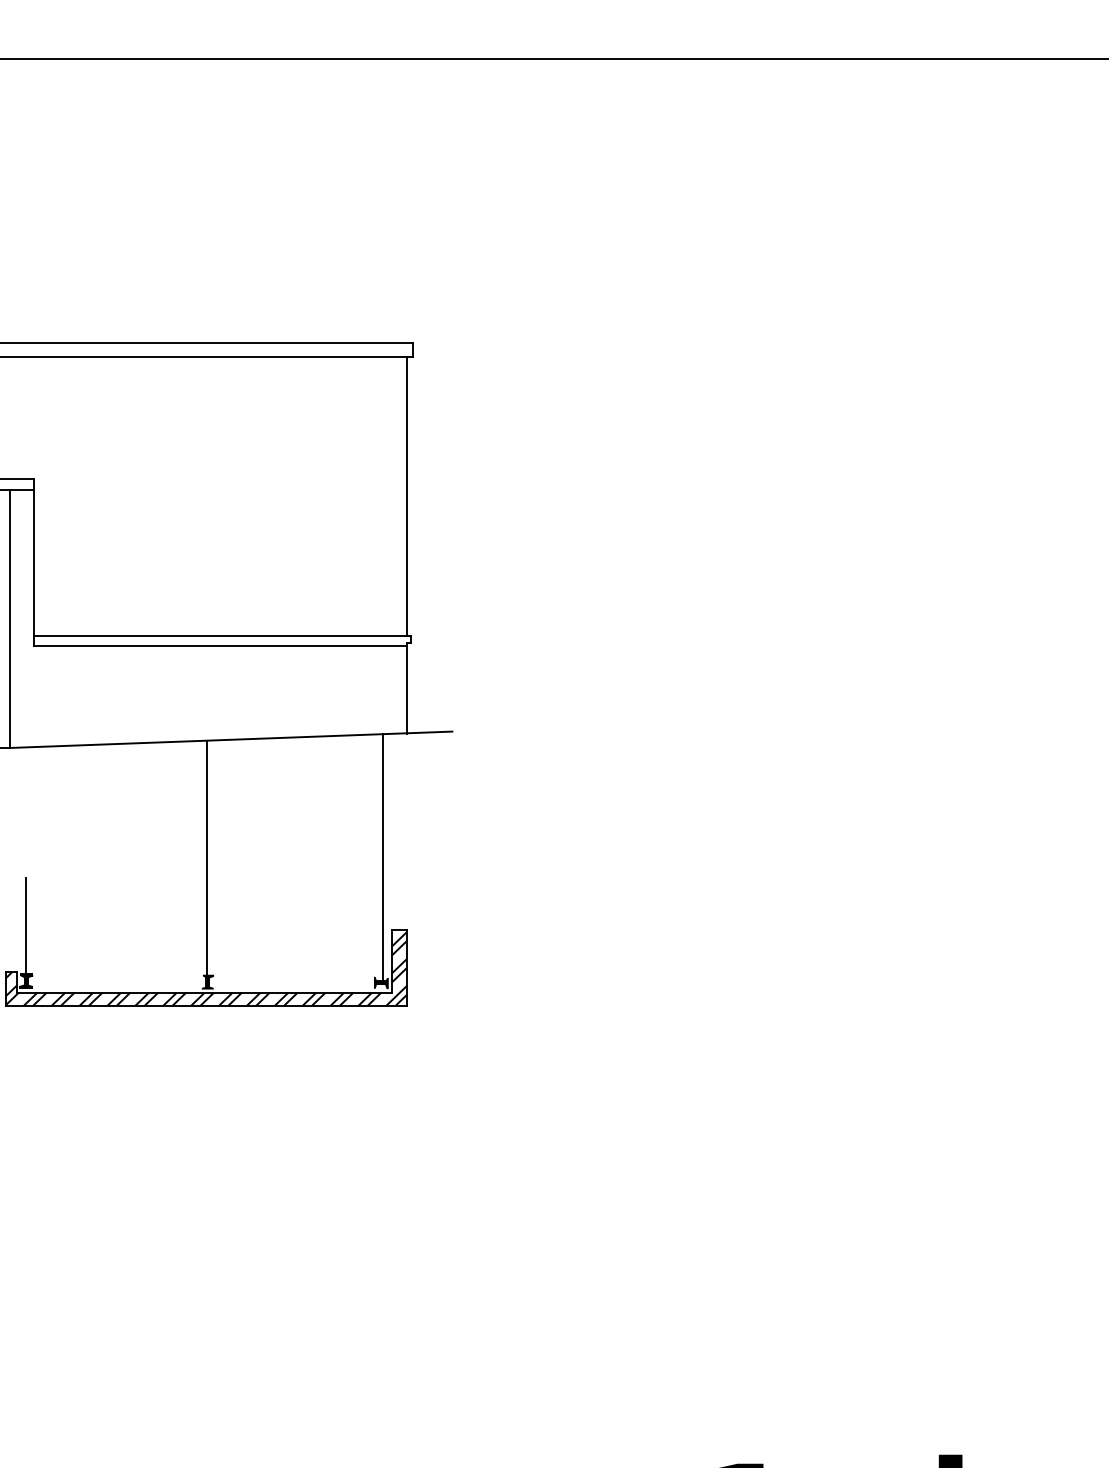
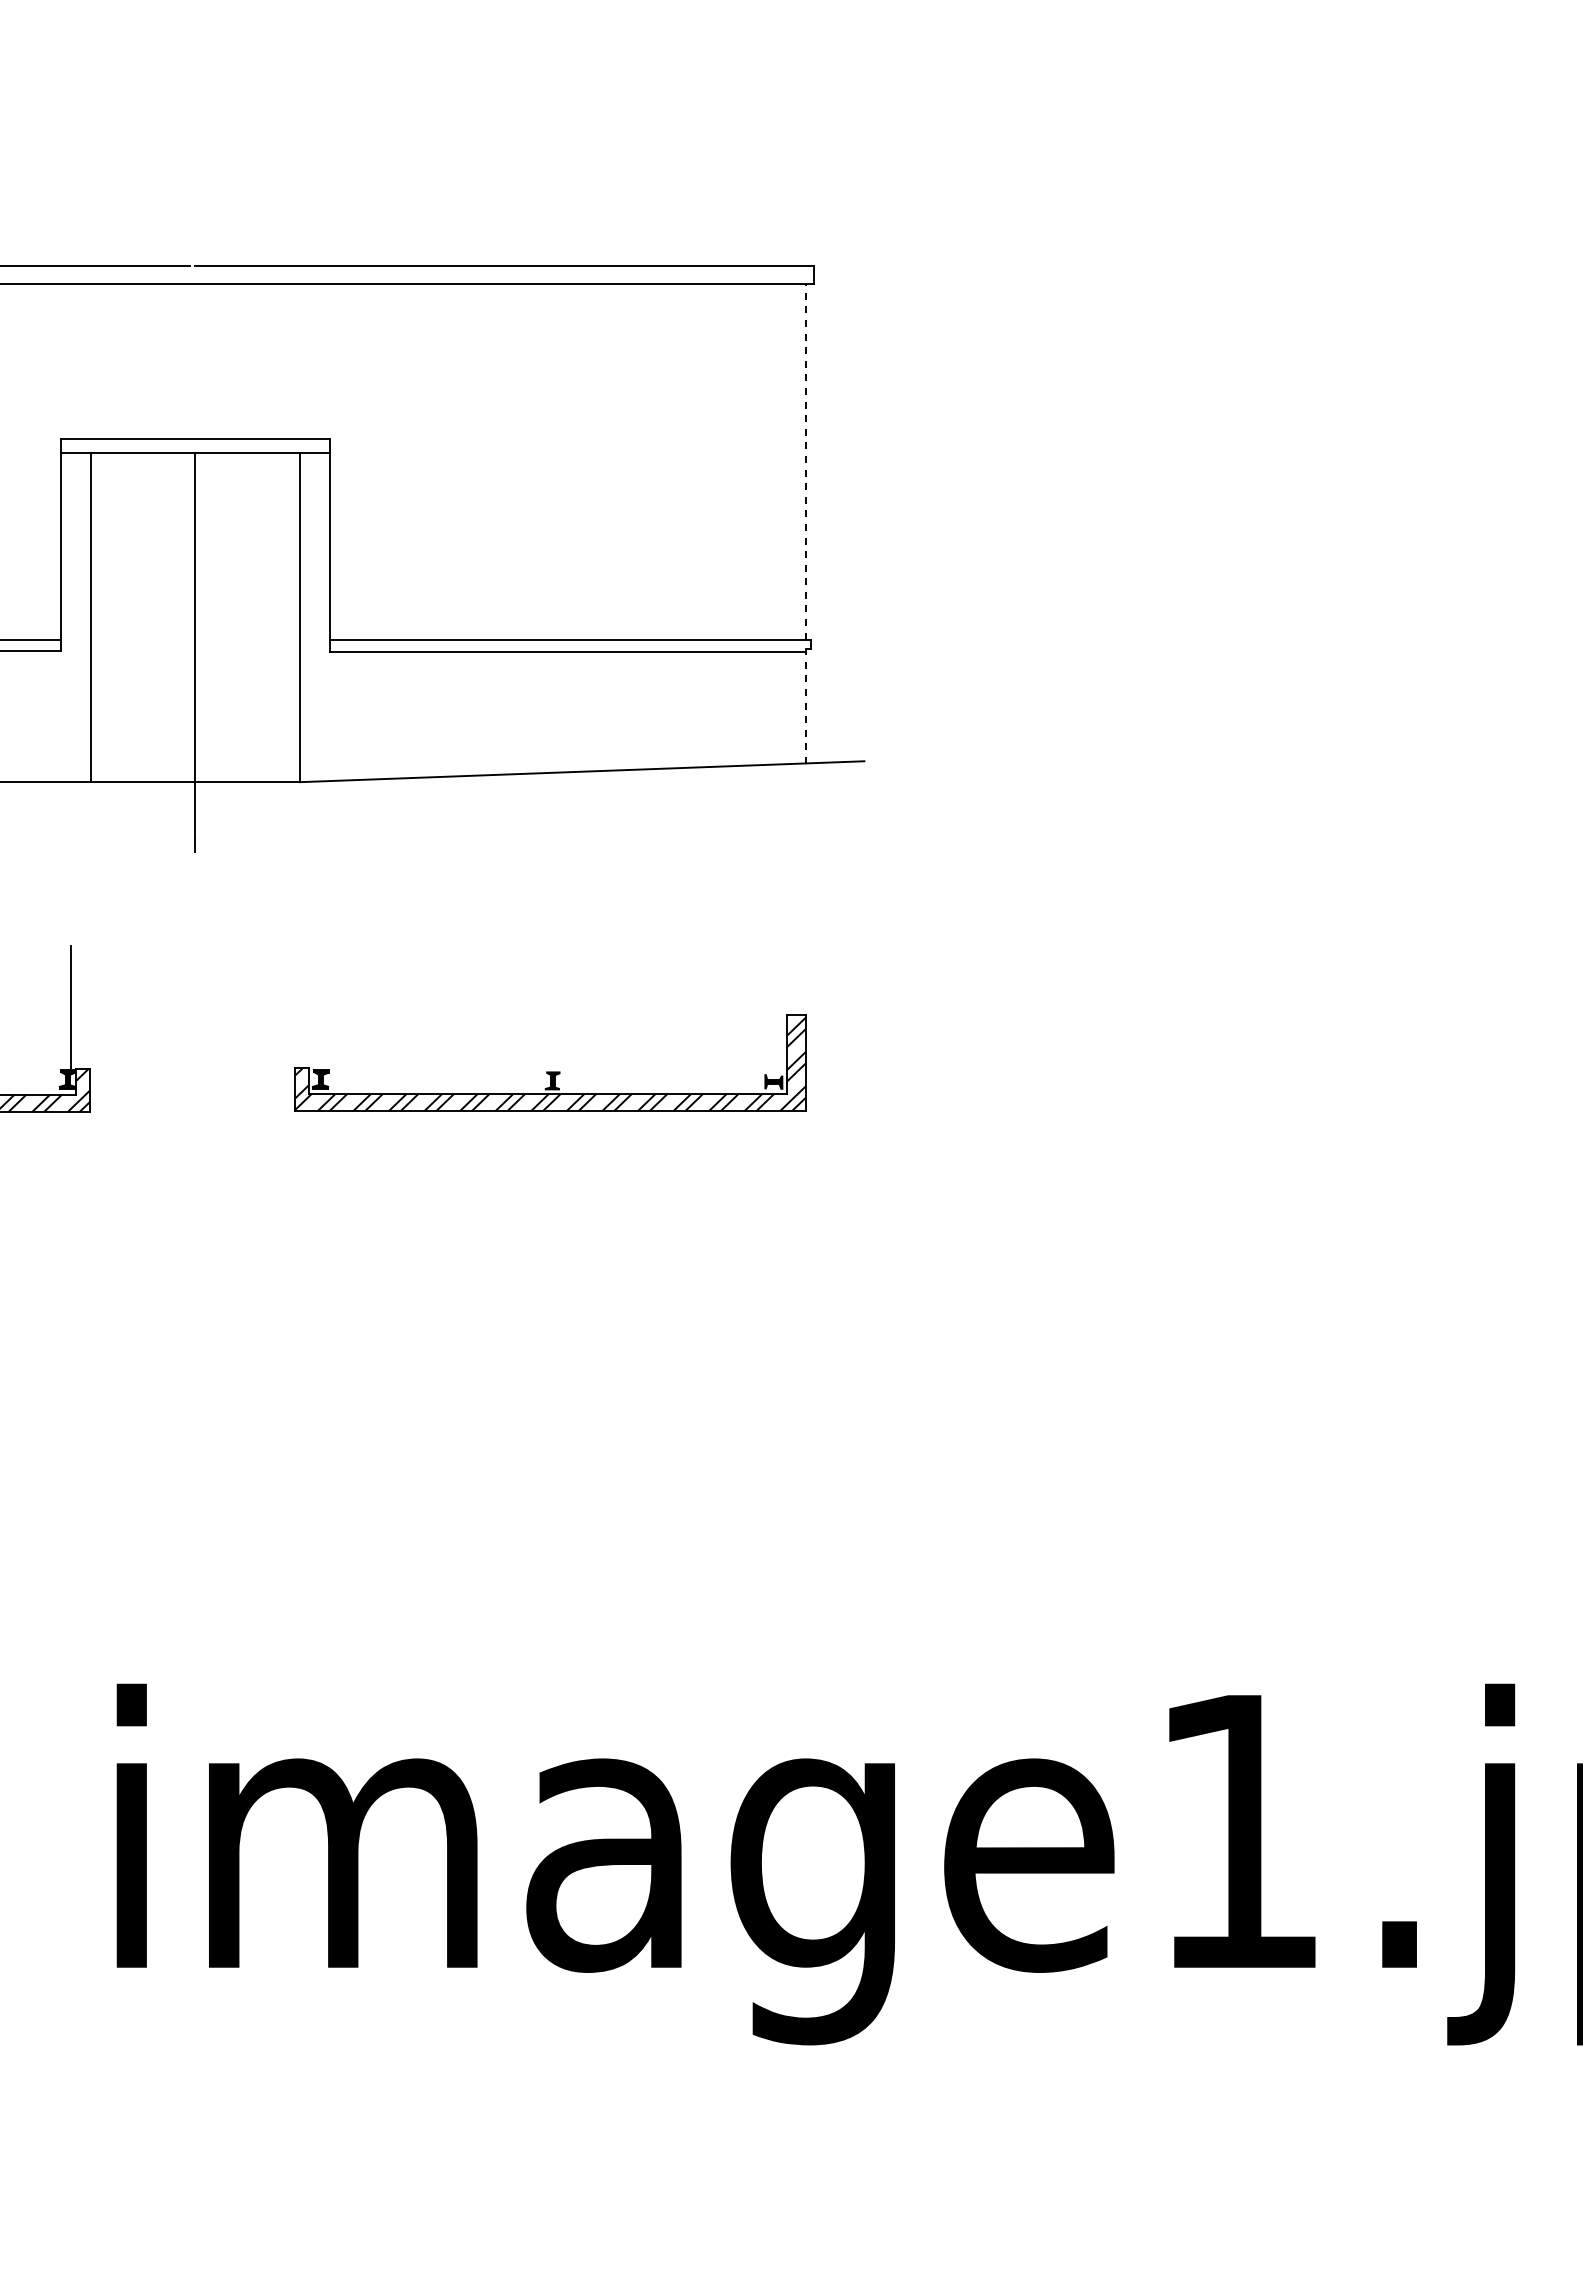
line: (406, 496) -> (806, 461), solid -> dashed
line: (406, 688) -> (805, 706), solid -> dashed
line: (207, 857) -> (551, 921), removed
line: (382, 857) -> (775, 922), removed
line: (26, 926) -> (321, 1009), removed

